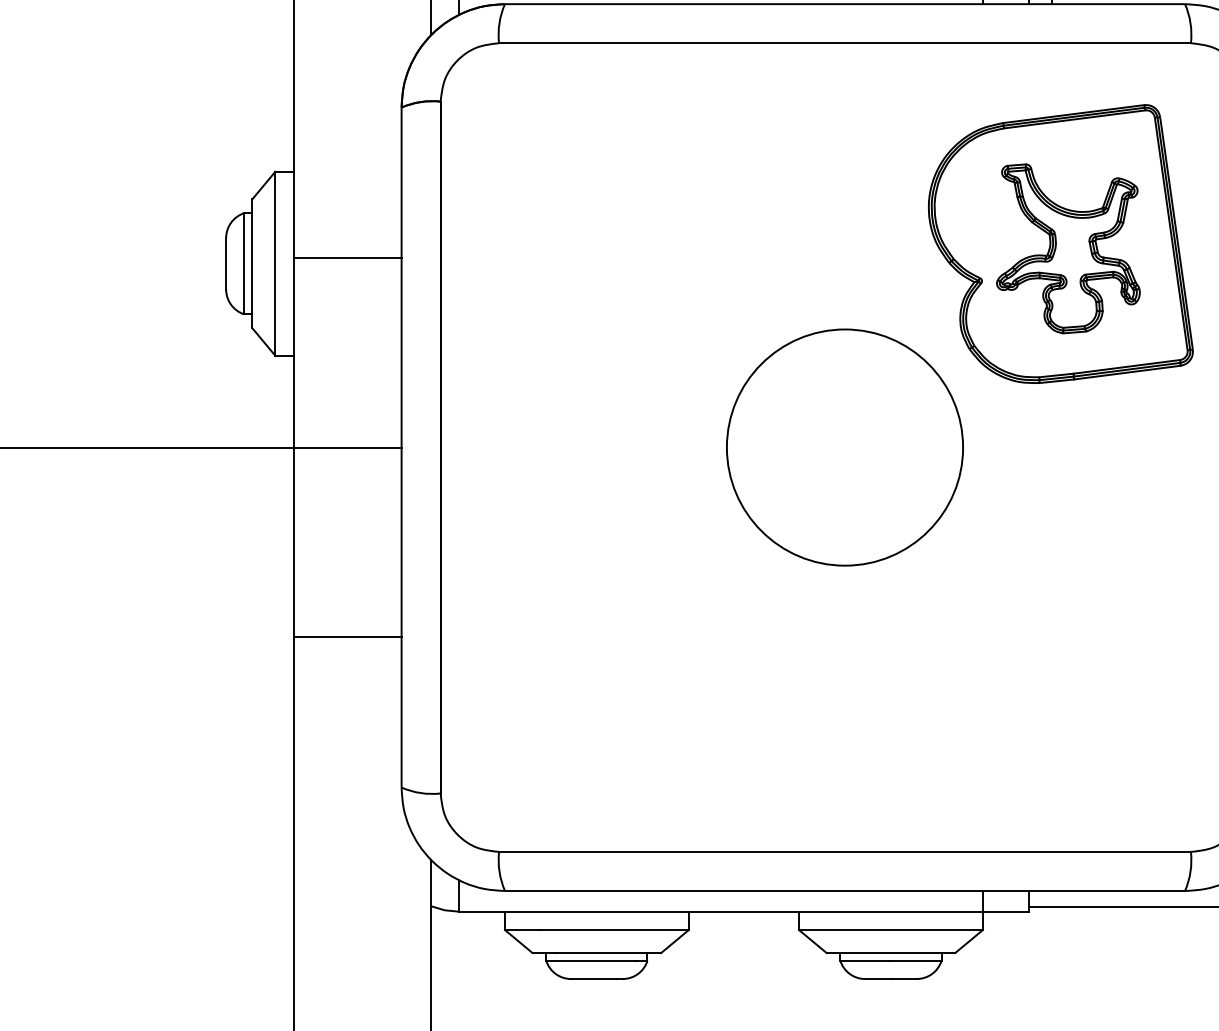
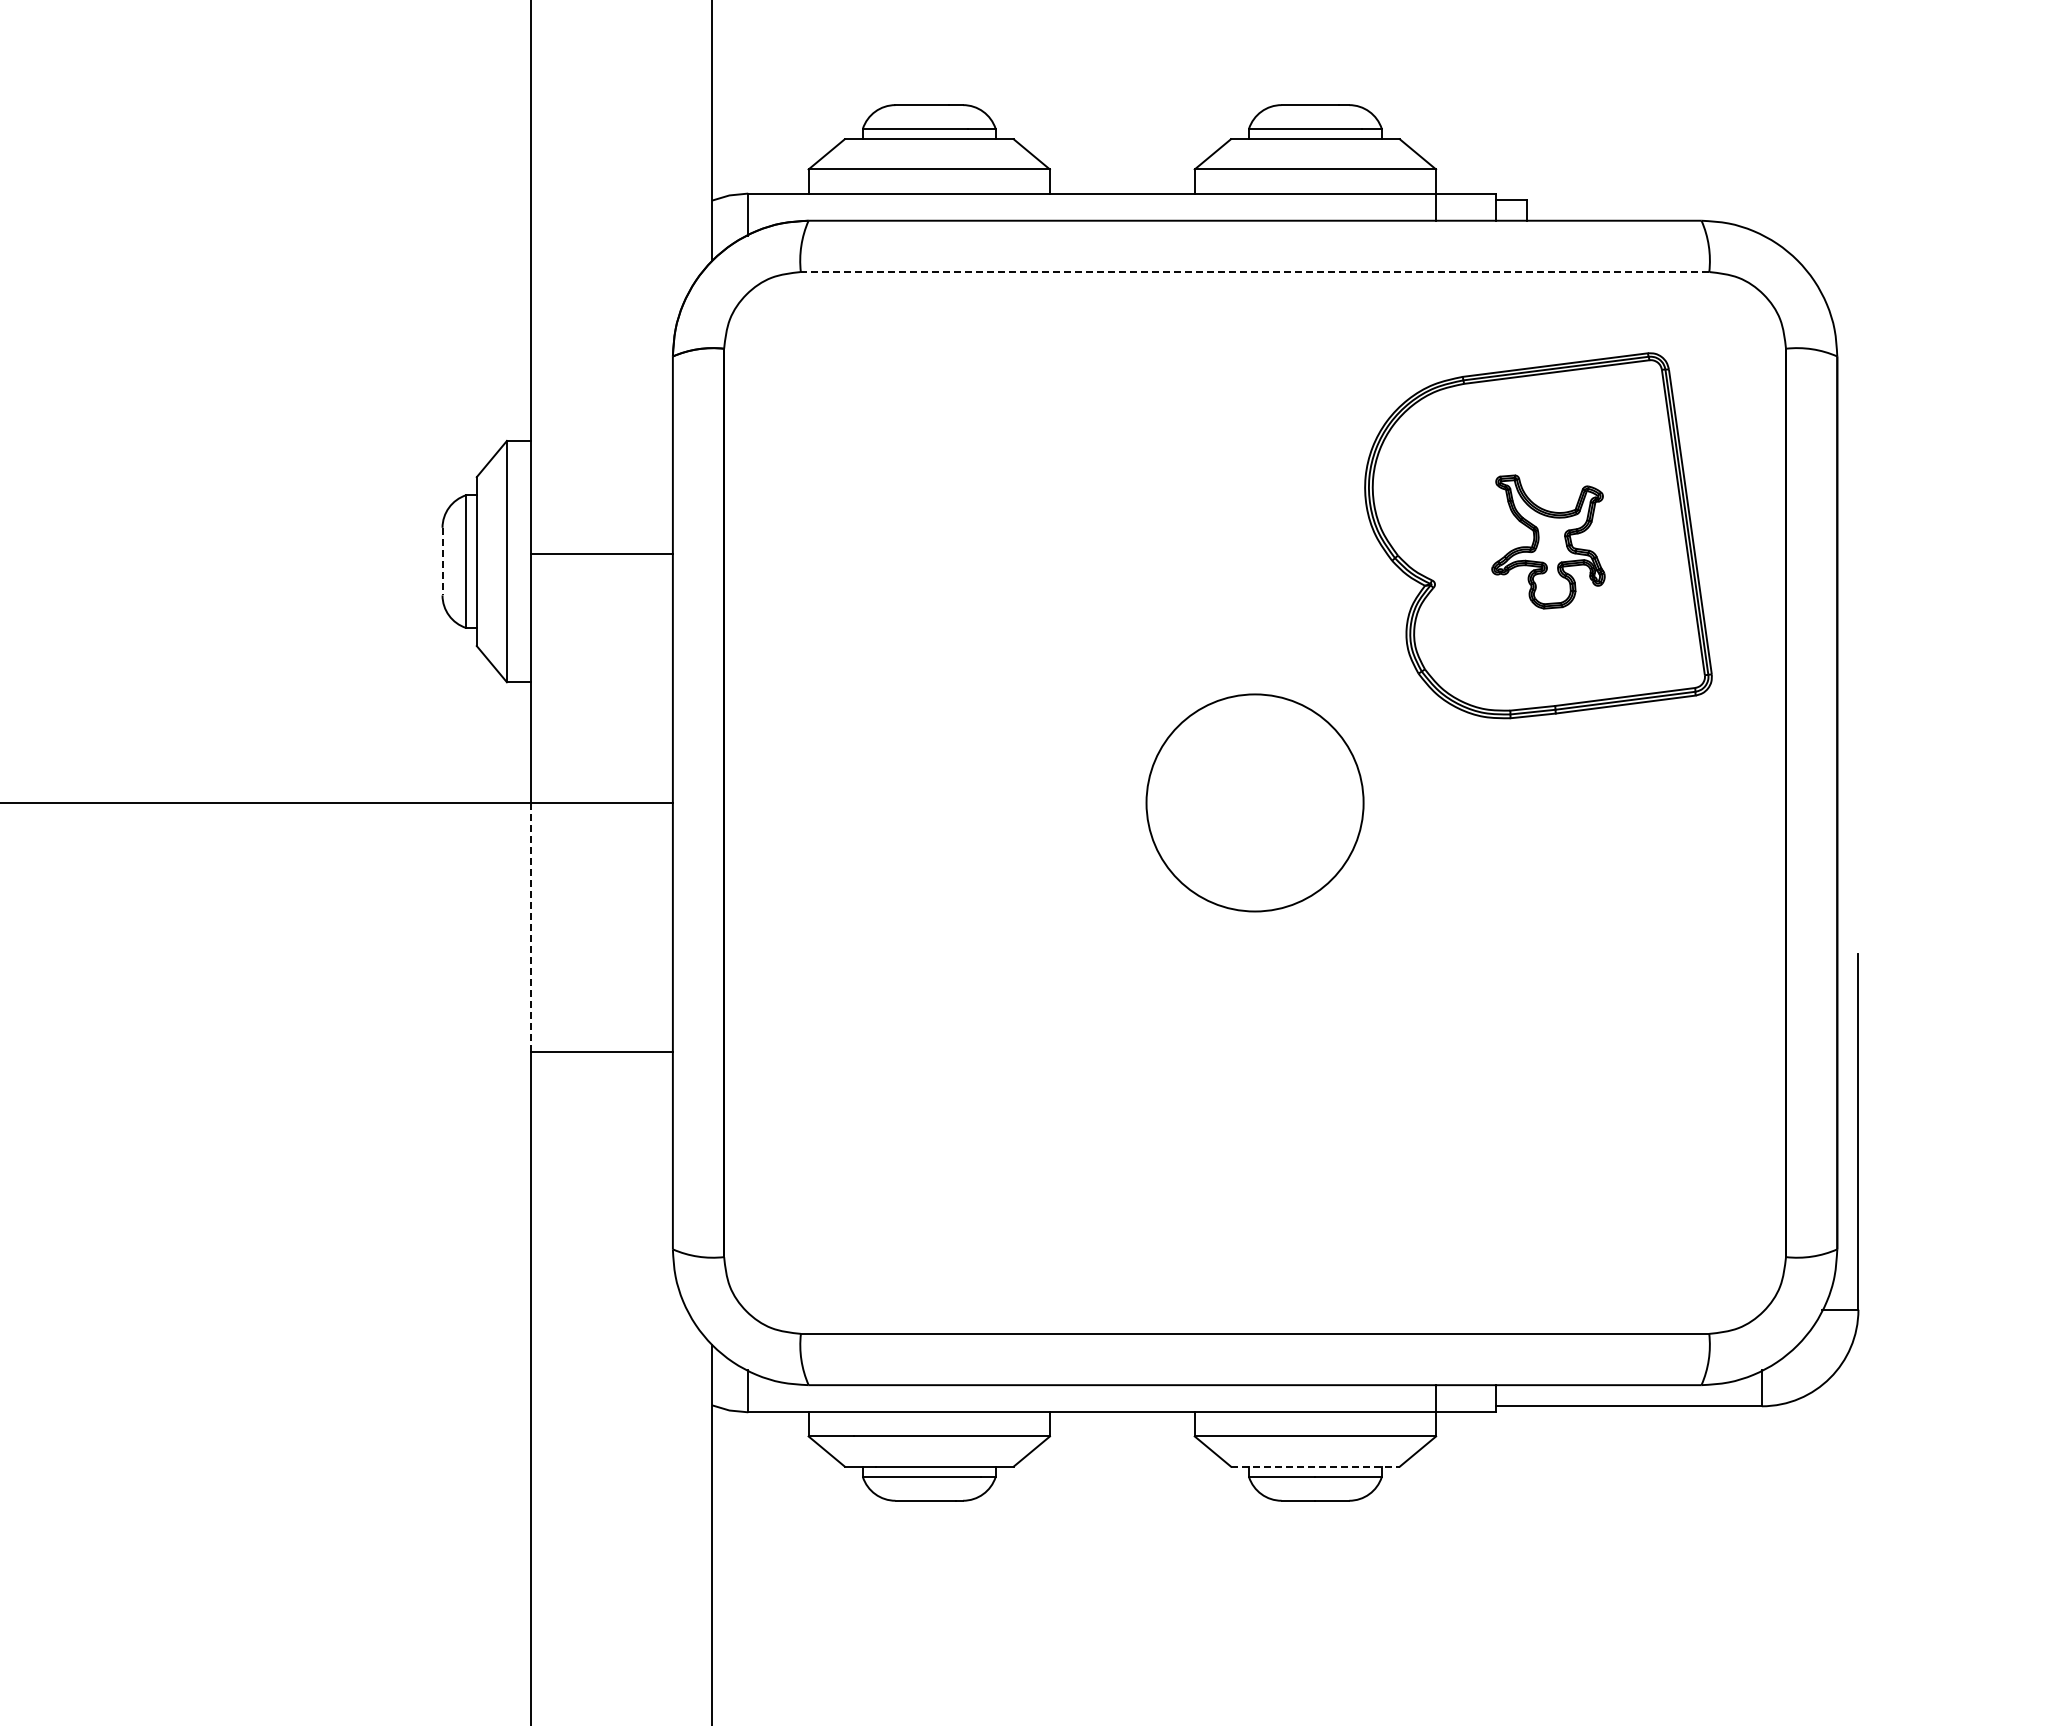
line: (844, 43) -> (1254, 272), solid -> dashed
part: (1068, 248) -> (1548, 541), size x0.6
line: (226, 263) -> (442, 561), solid -> dashed
circle: (845, 447) -> (1255, 802), size x0.7
line: (293, 542) -> (531, 927), solid -> dashed
line: (891, 952) -> (1315, 1466), solid -> dashed

